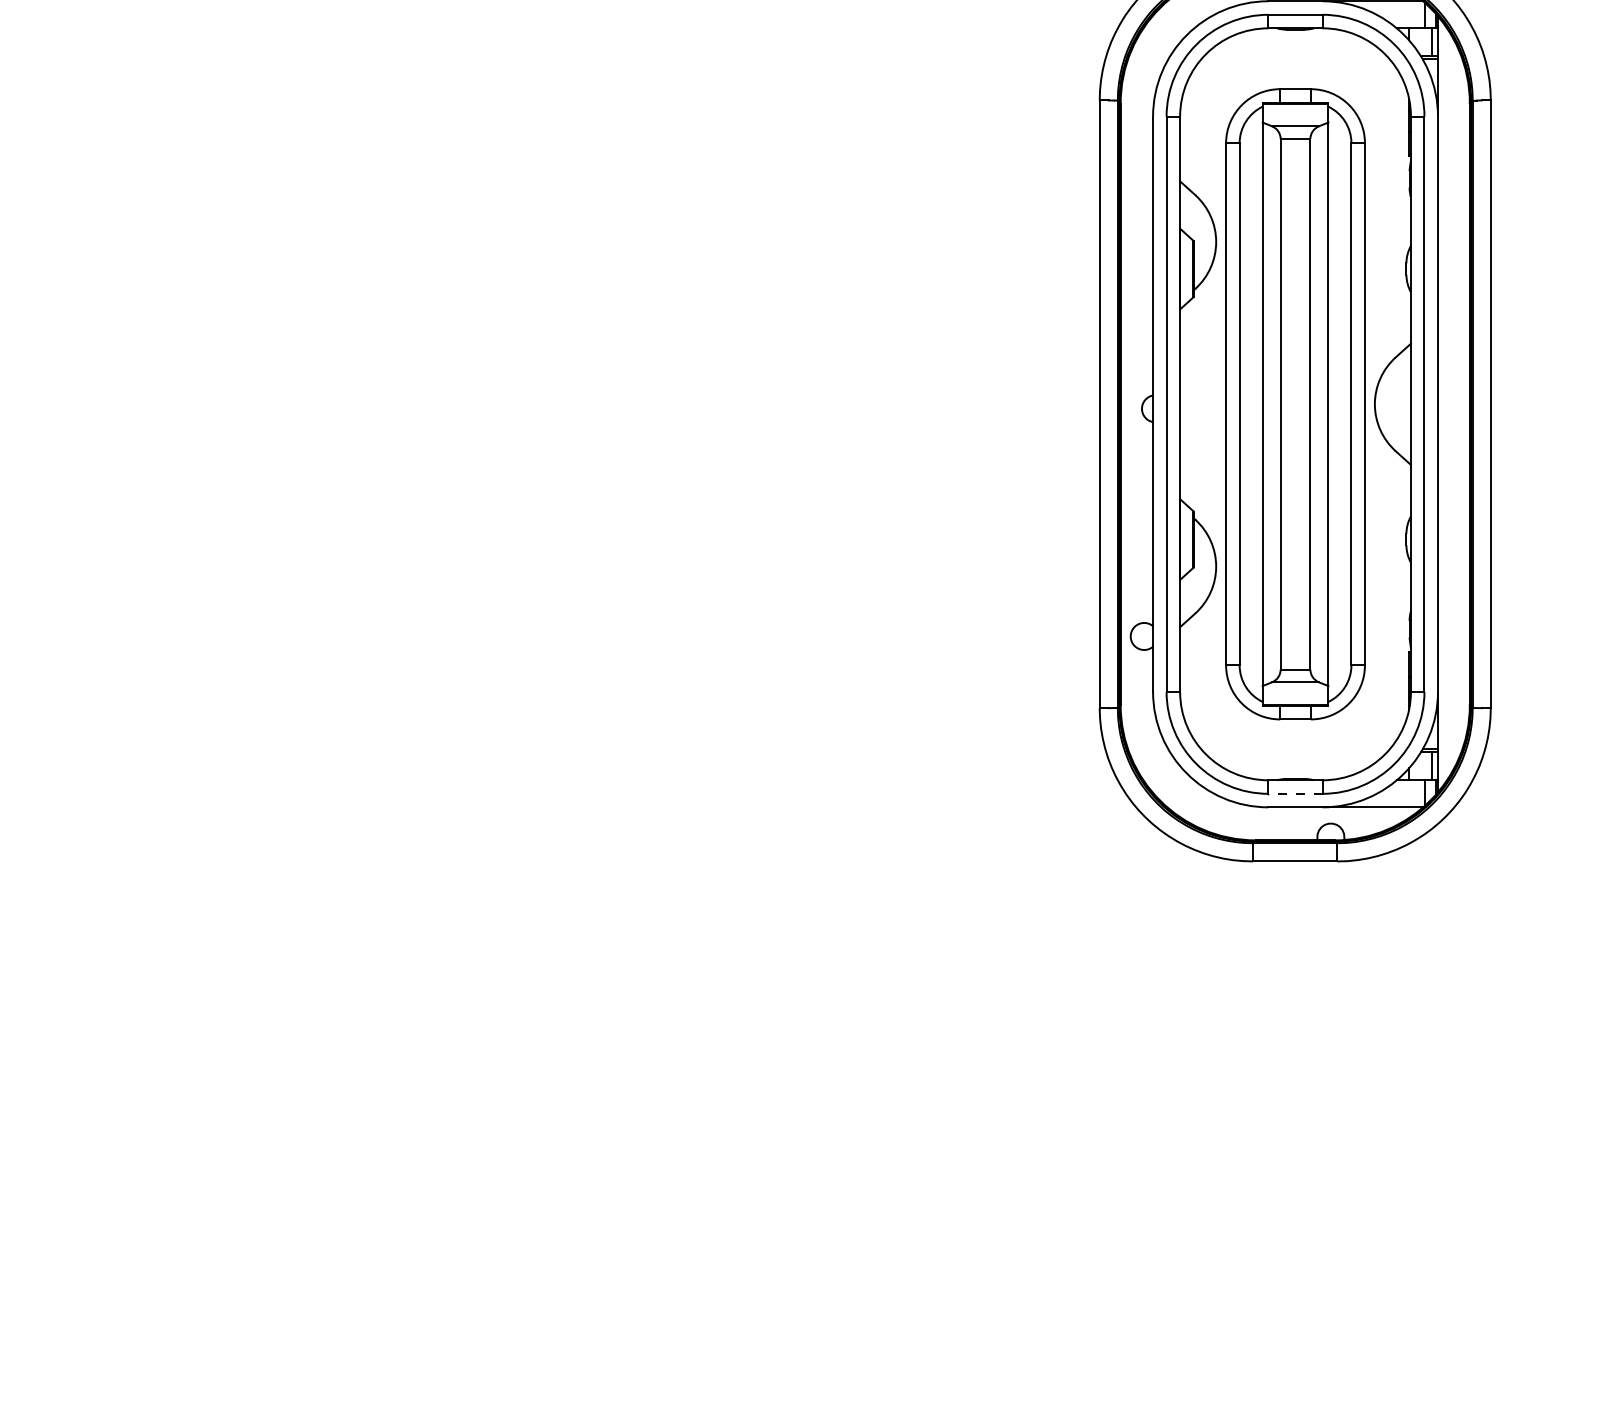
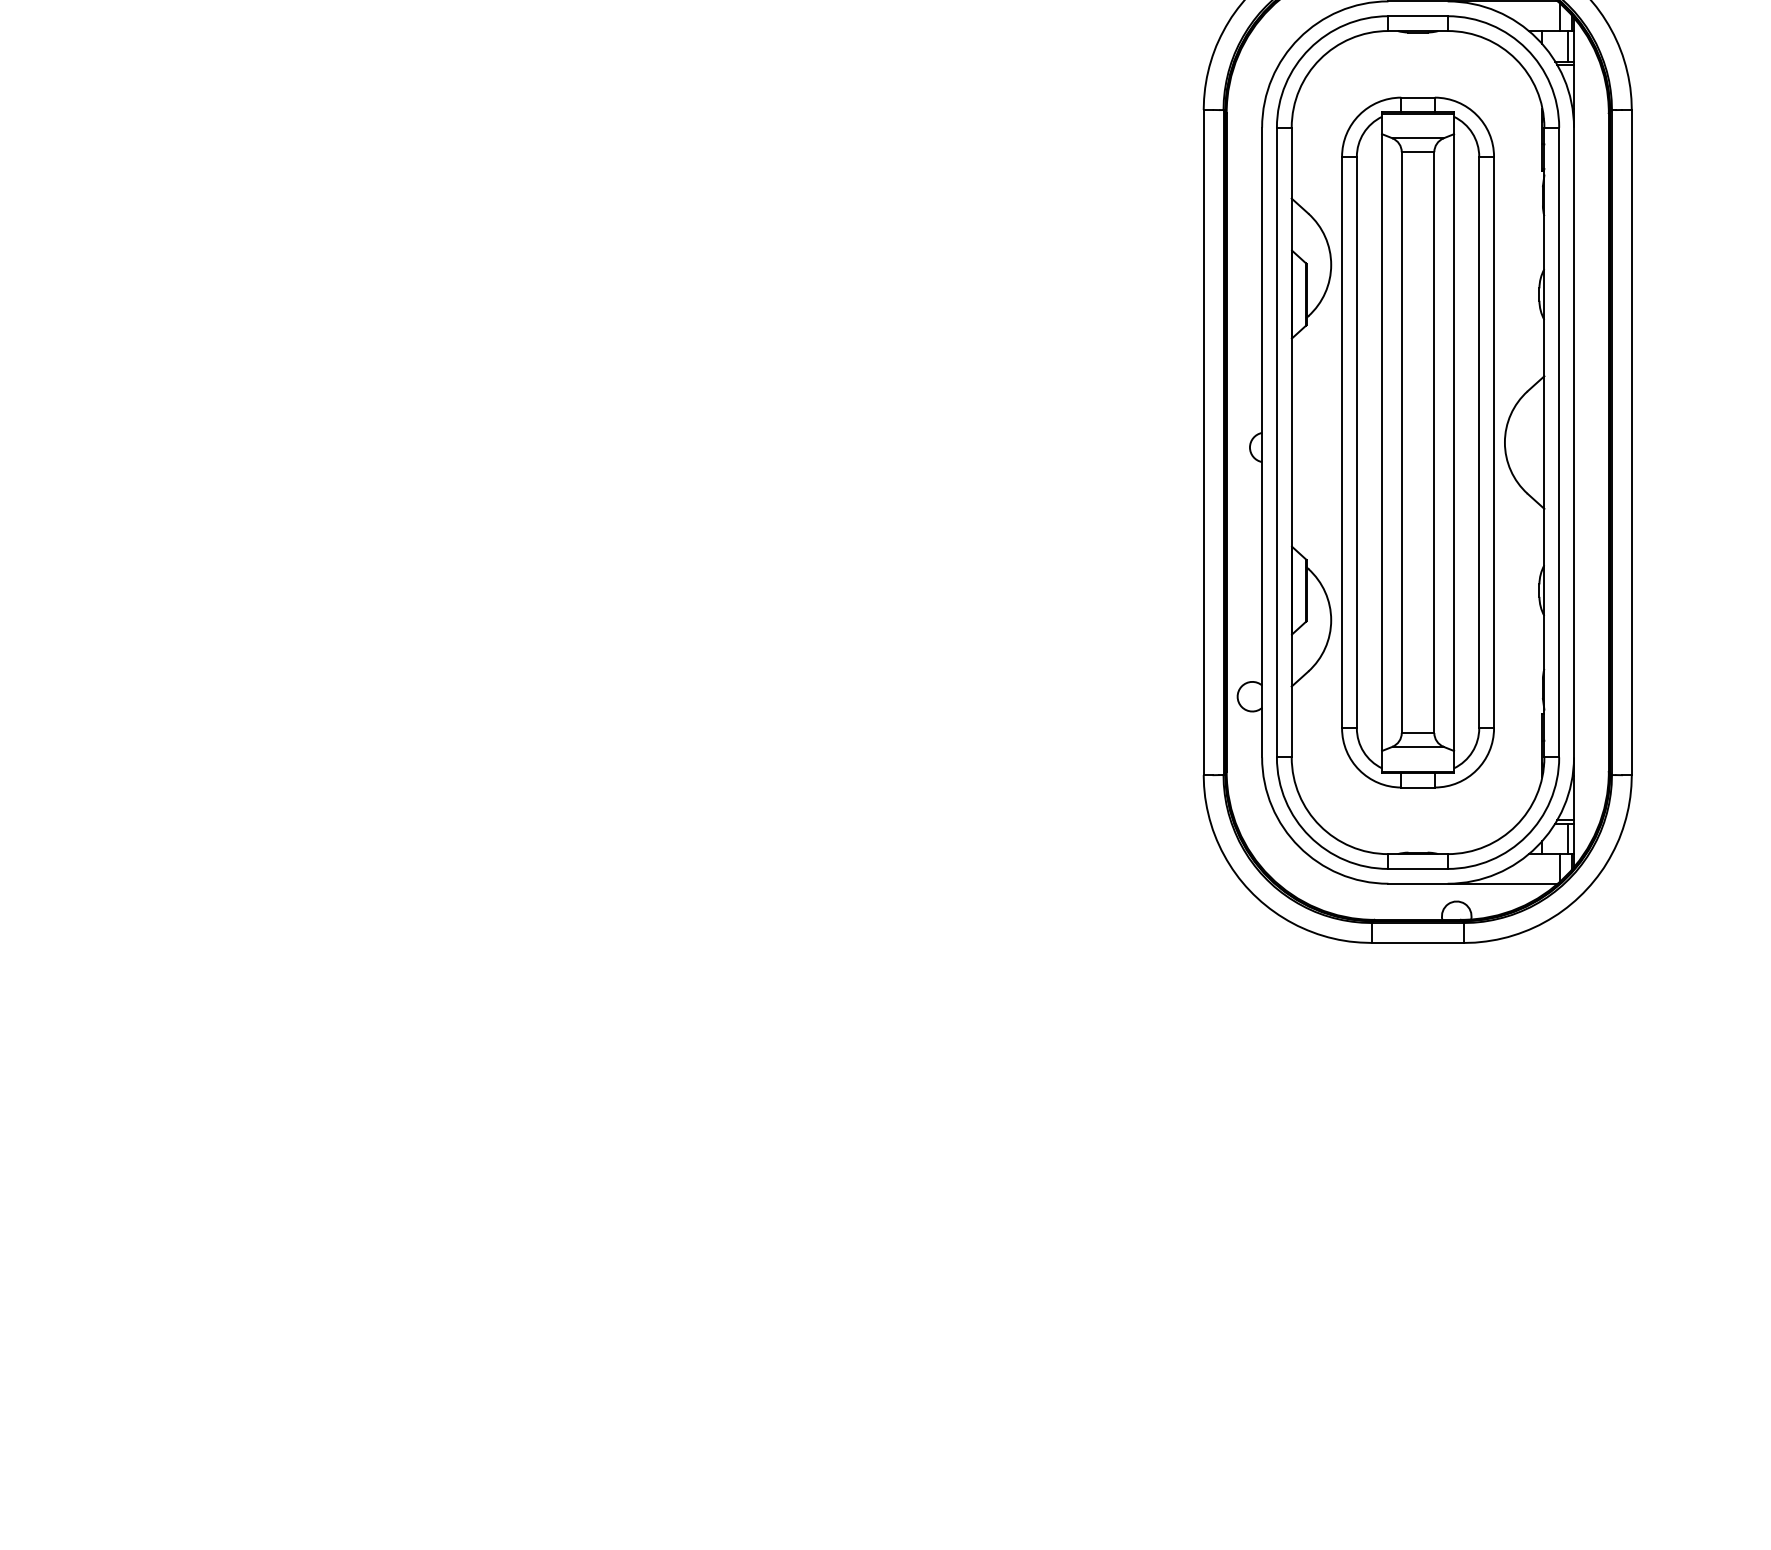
line: (1295, 793) -> (1418, 868), dashed -> solid

